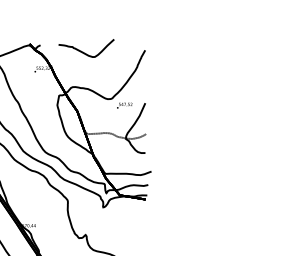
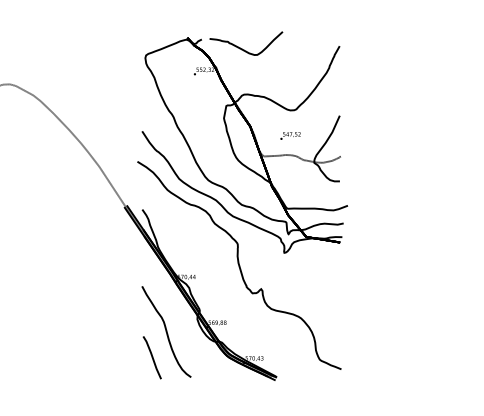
curve: (85, 52) -> (244, 49), moved
text: (124, 105) -> (290, 135), moved

